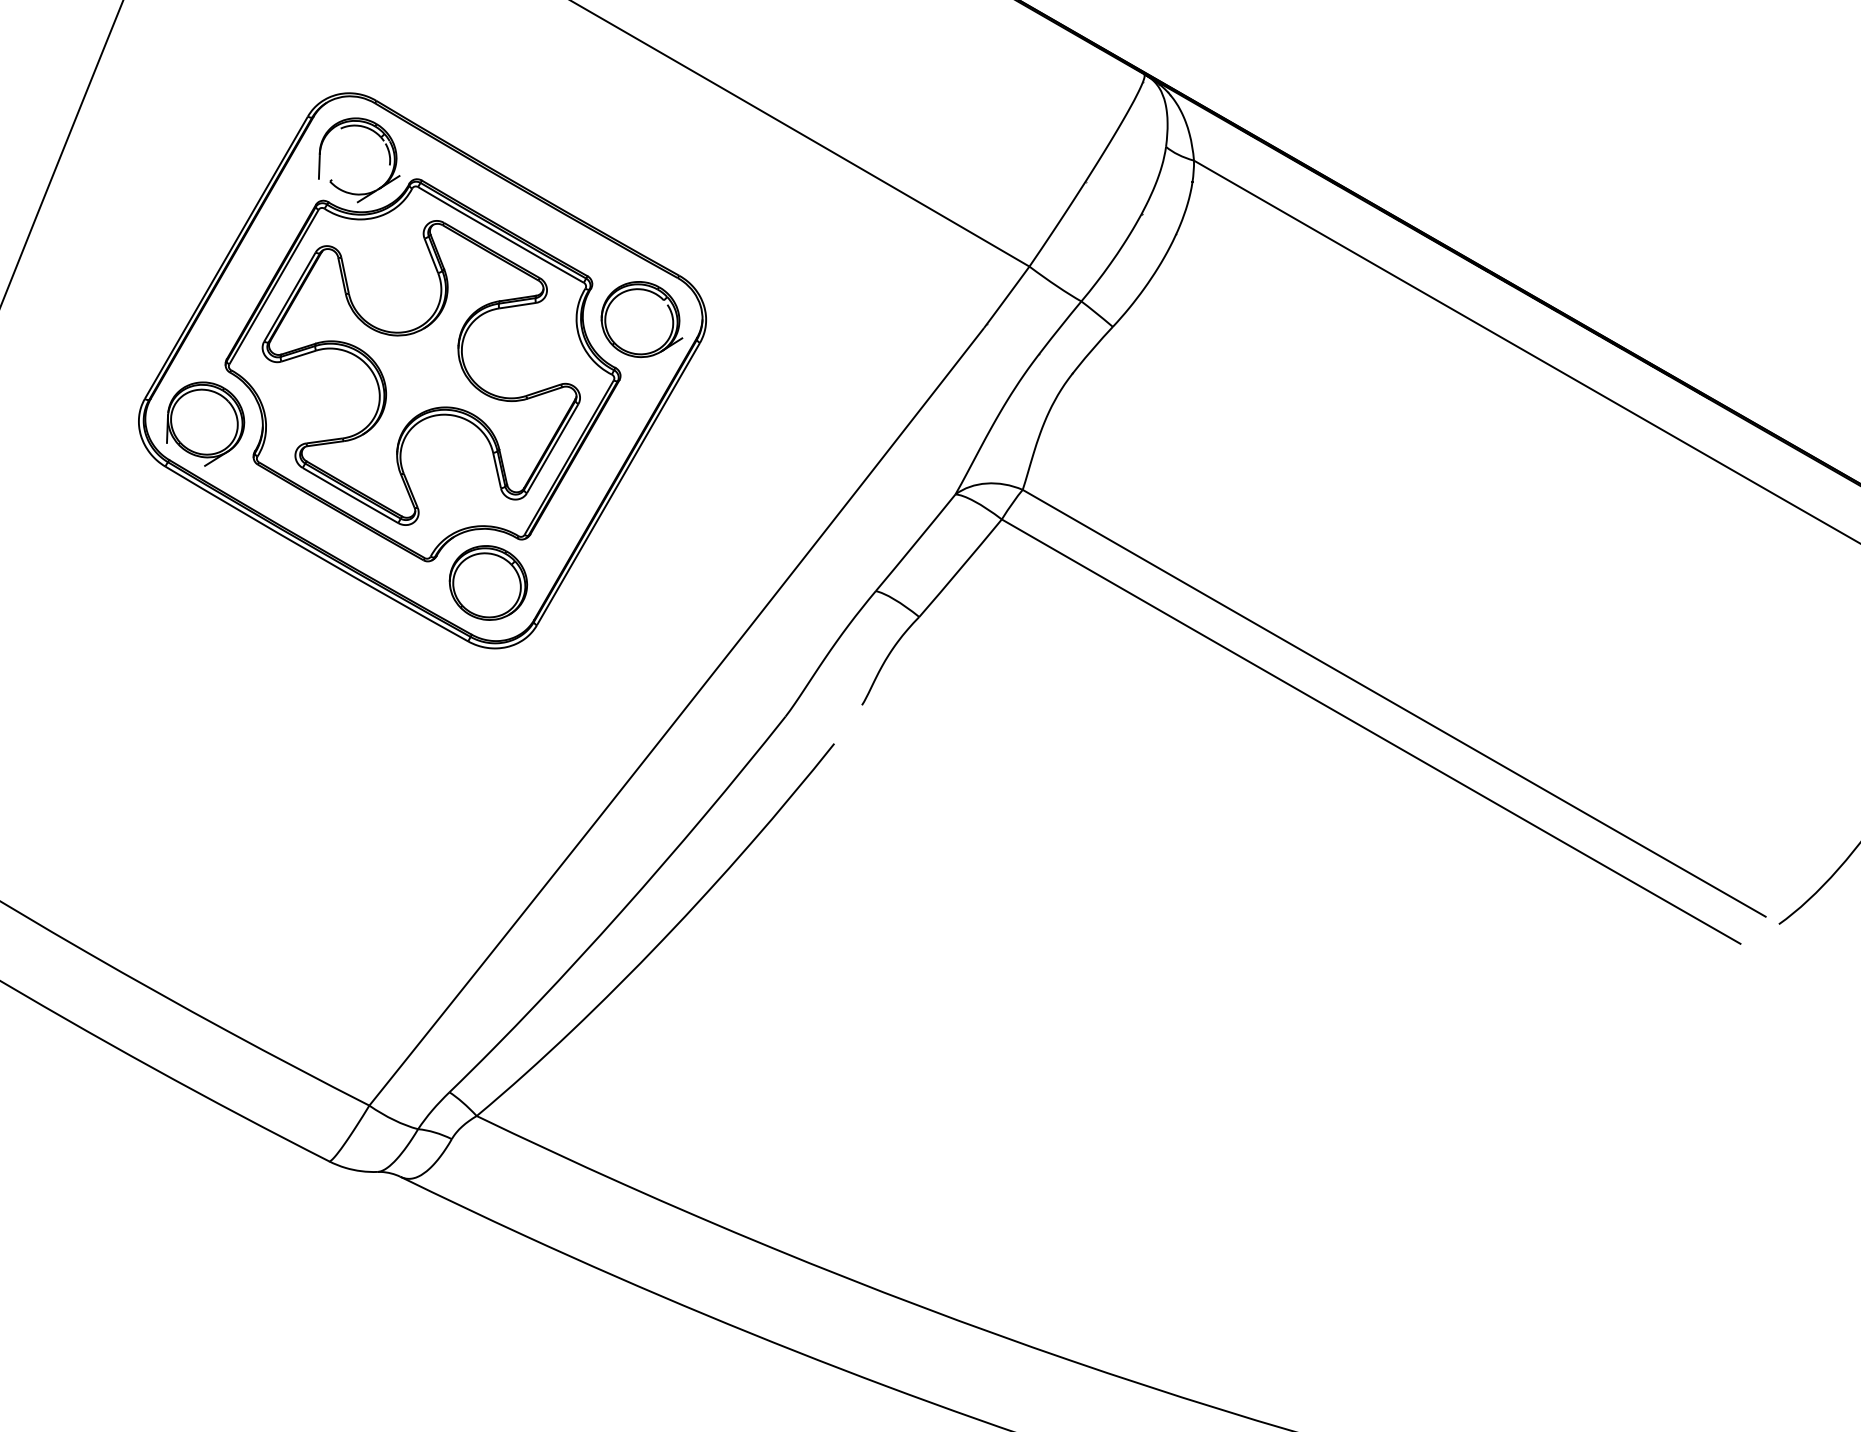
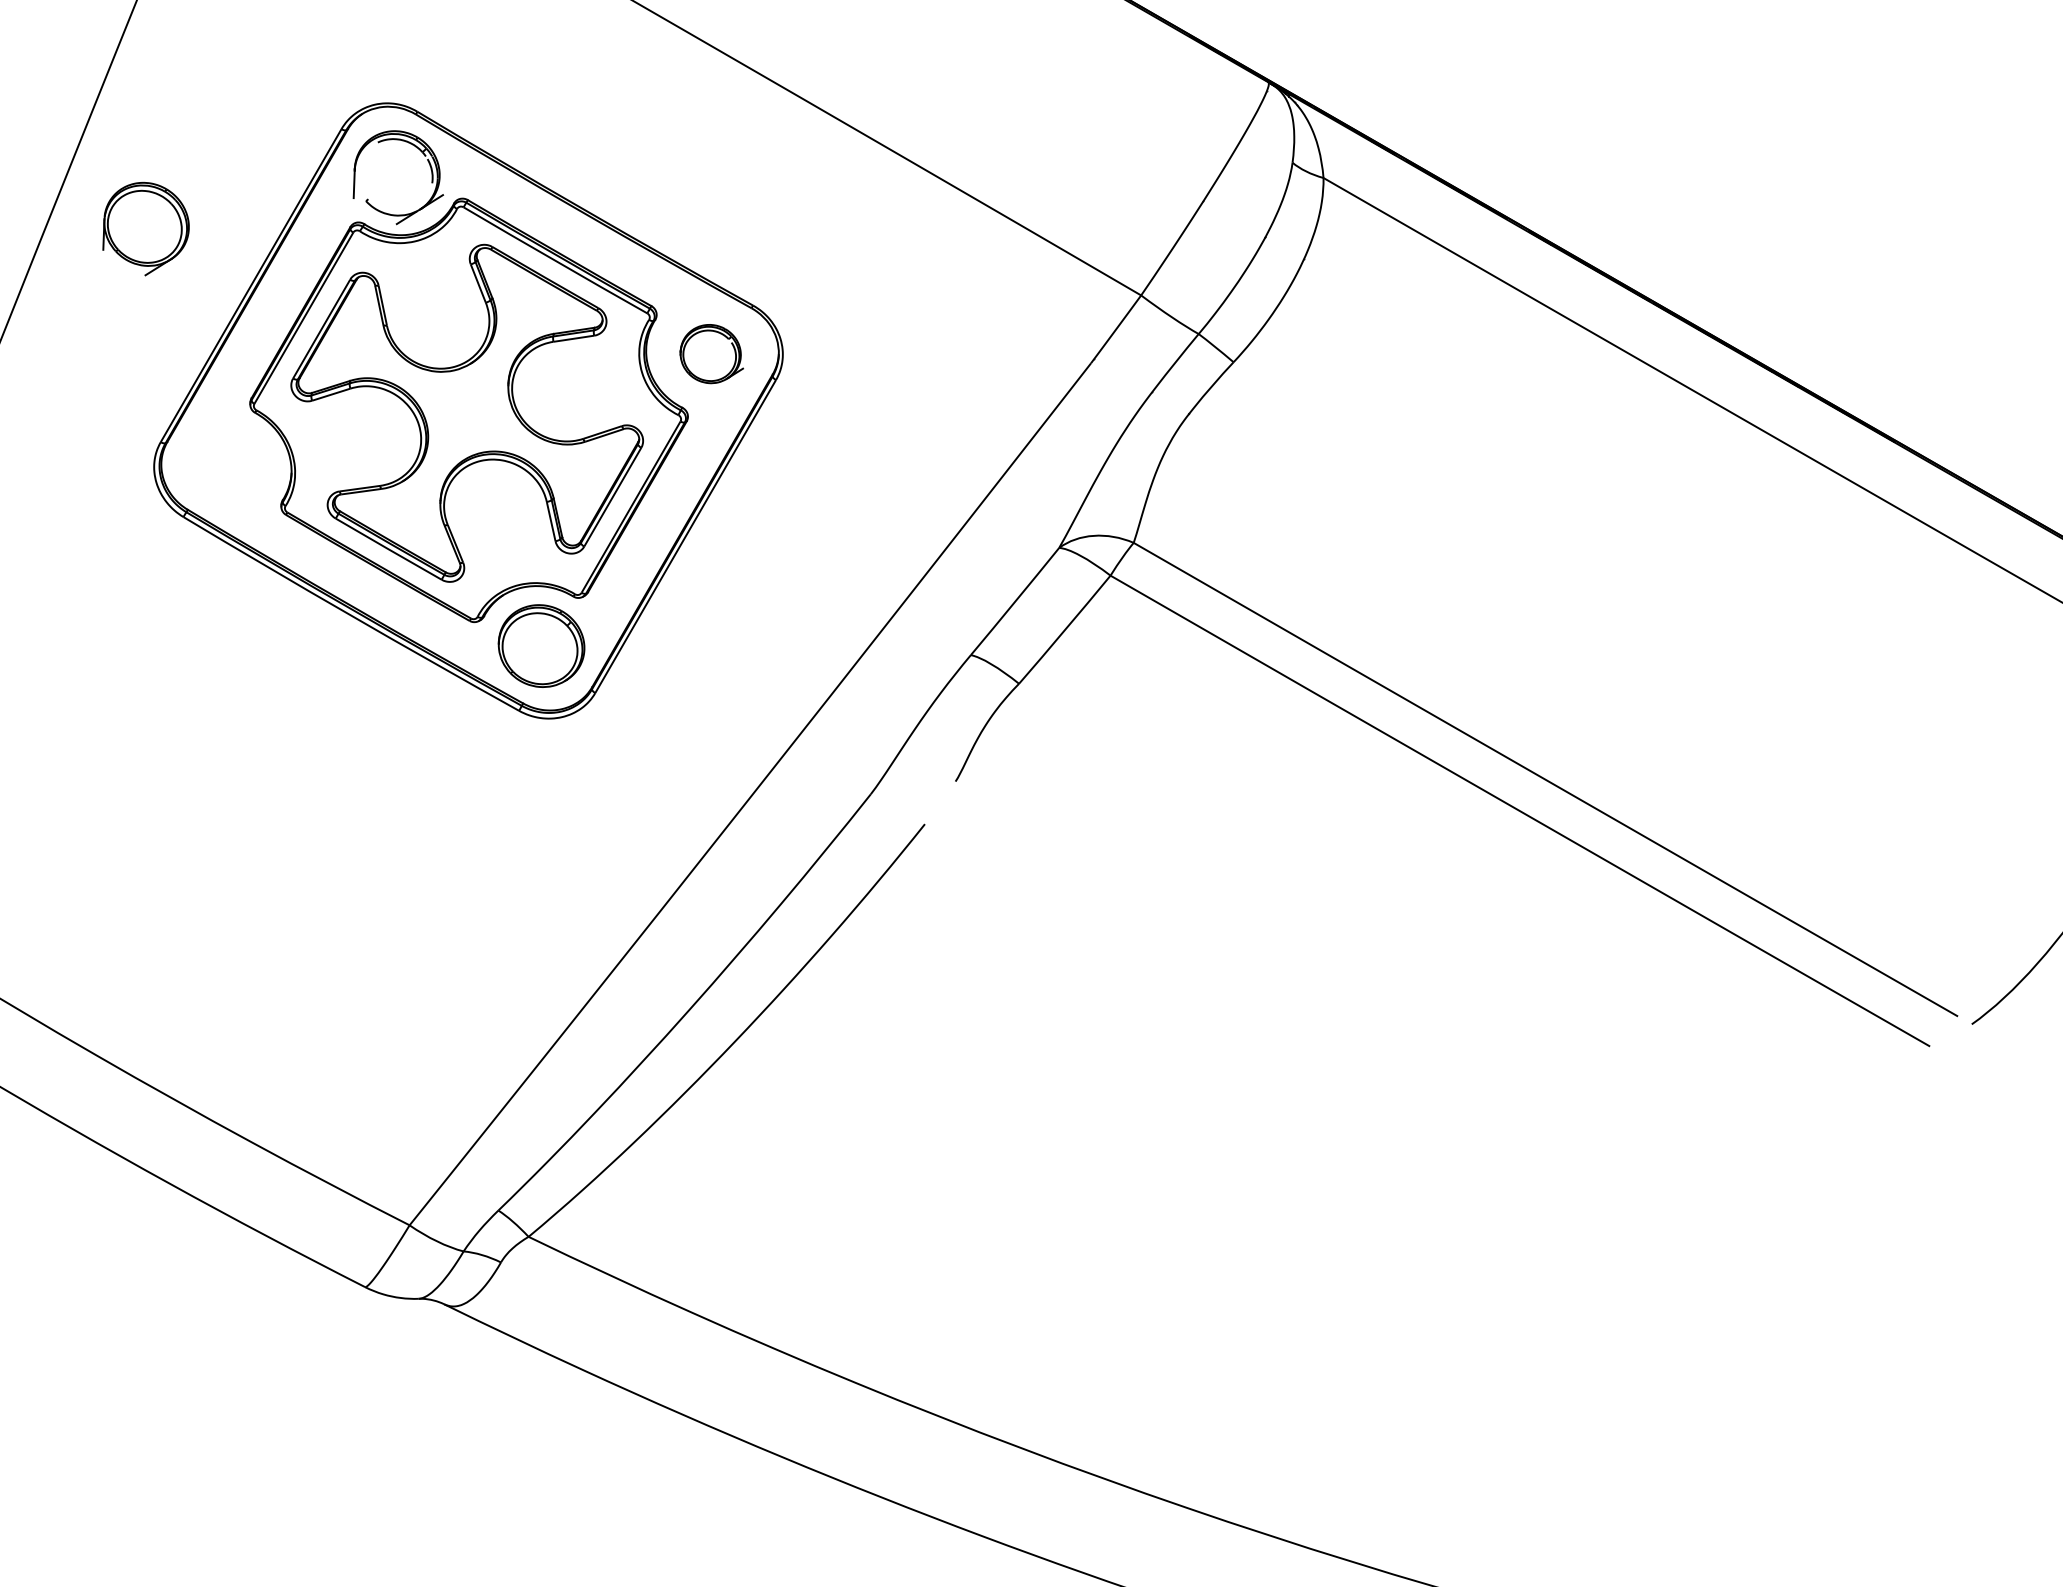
part: (641, 318) -> (711, 353), size x0.7
part: (205, 423) -> (145, 228), moved

